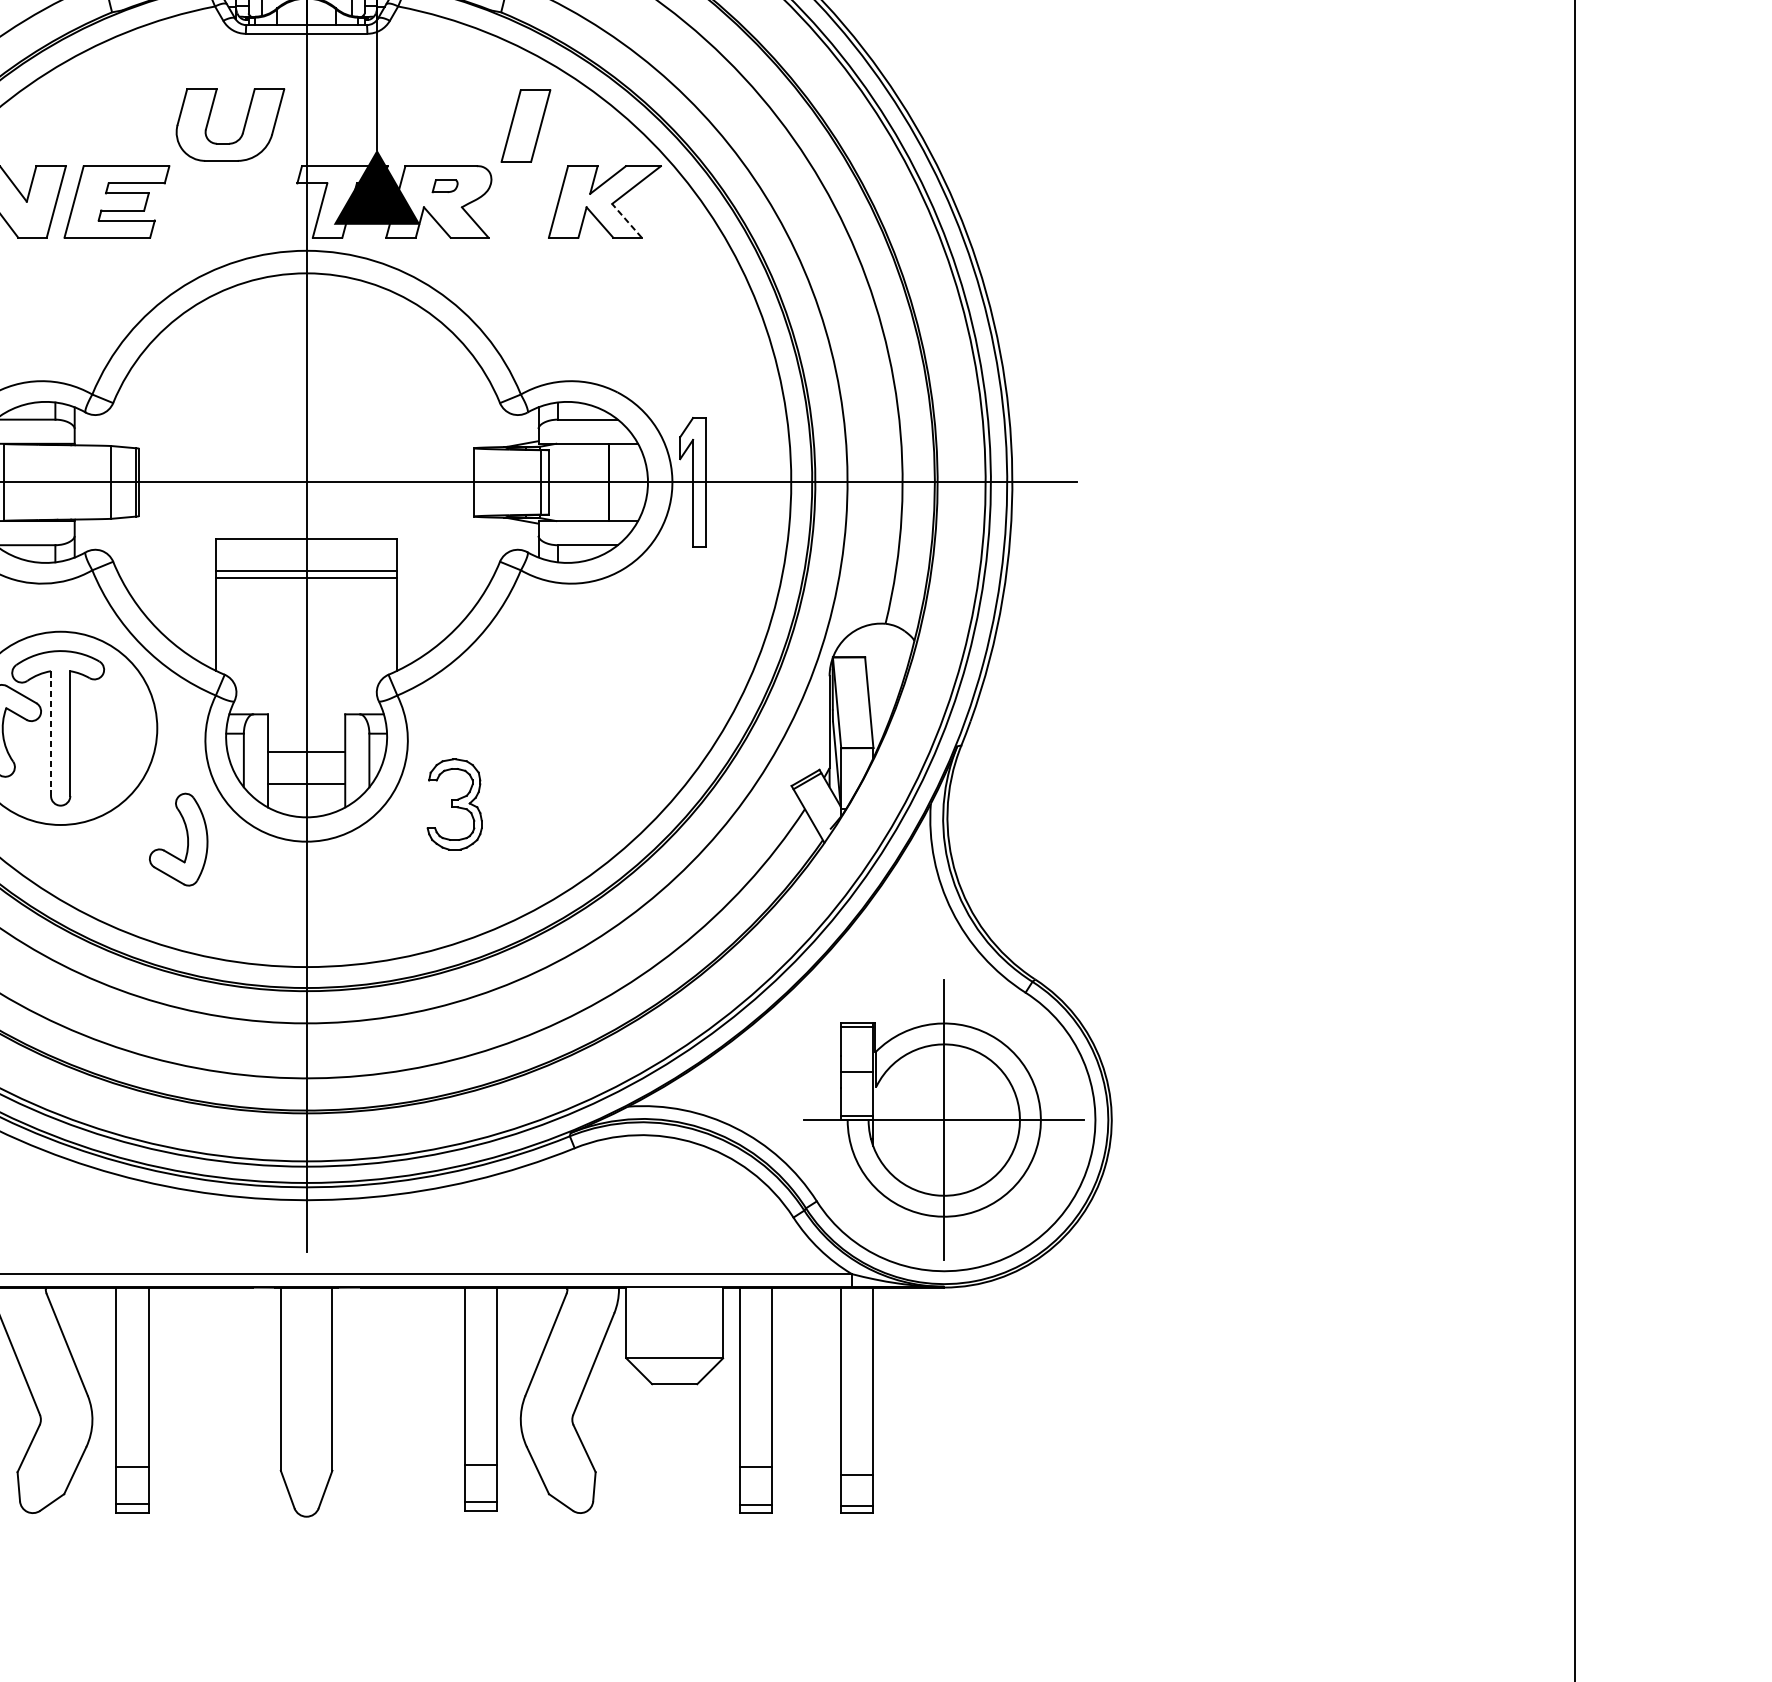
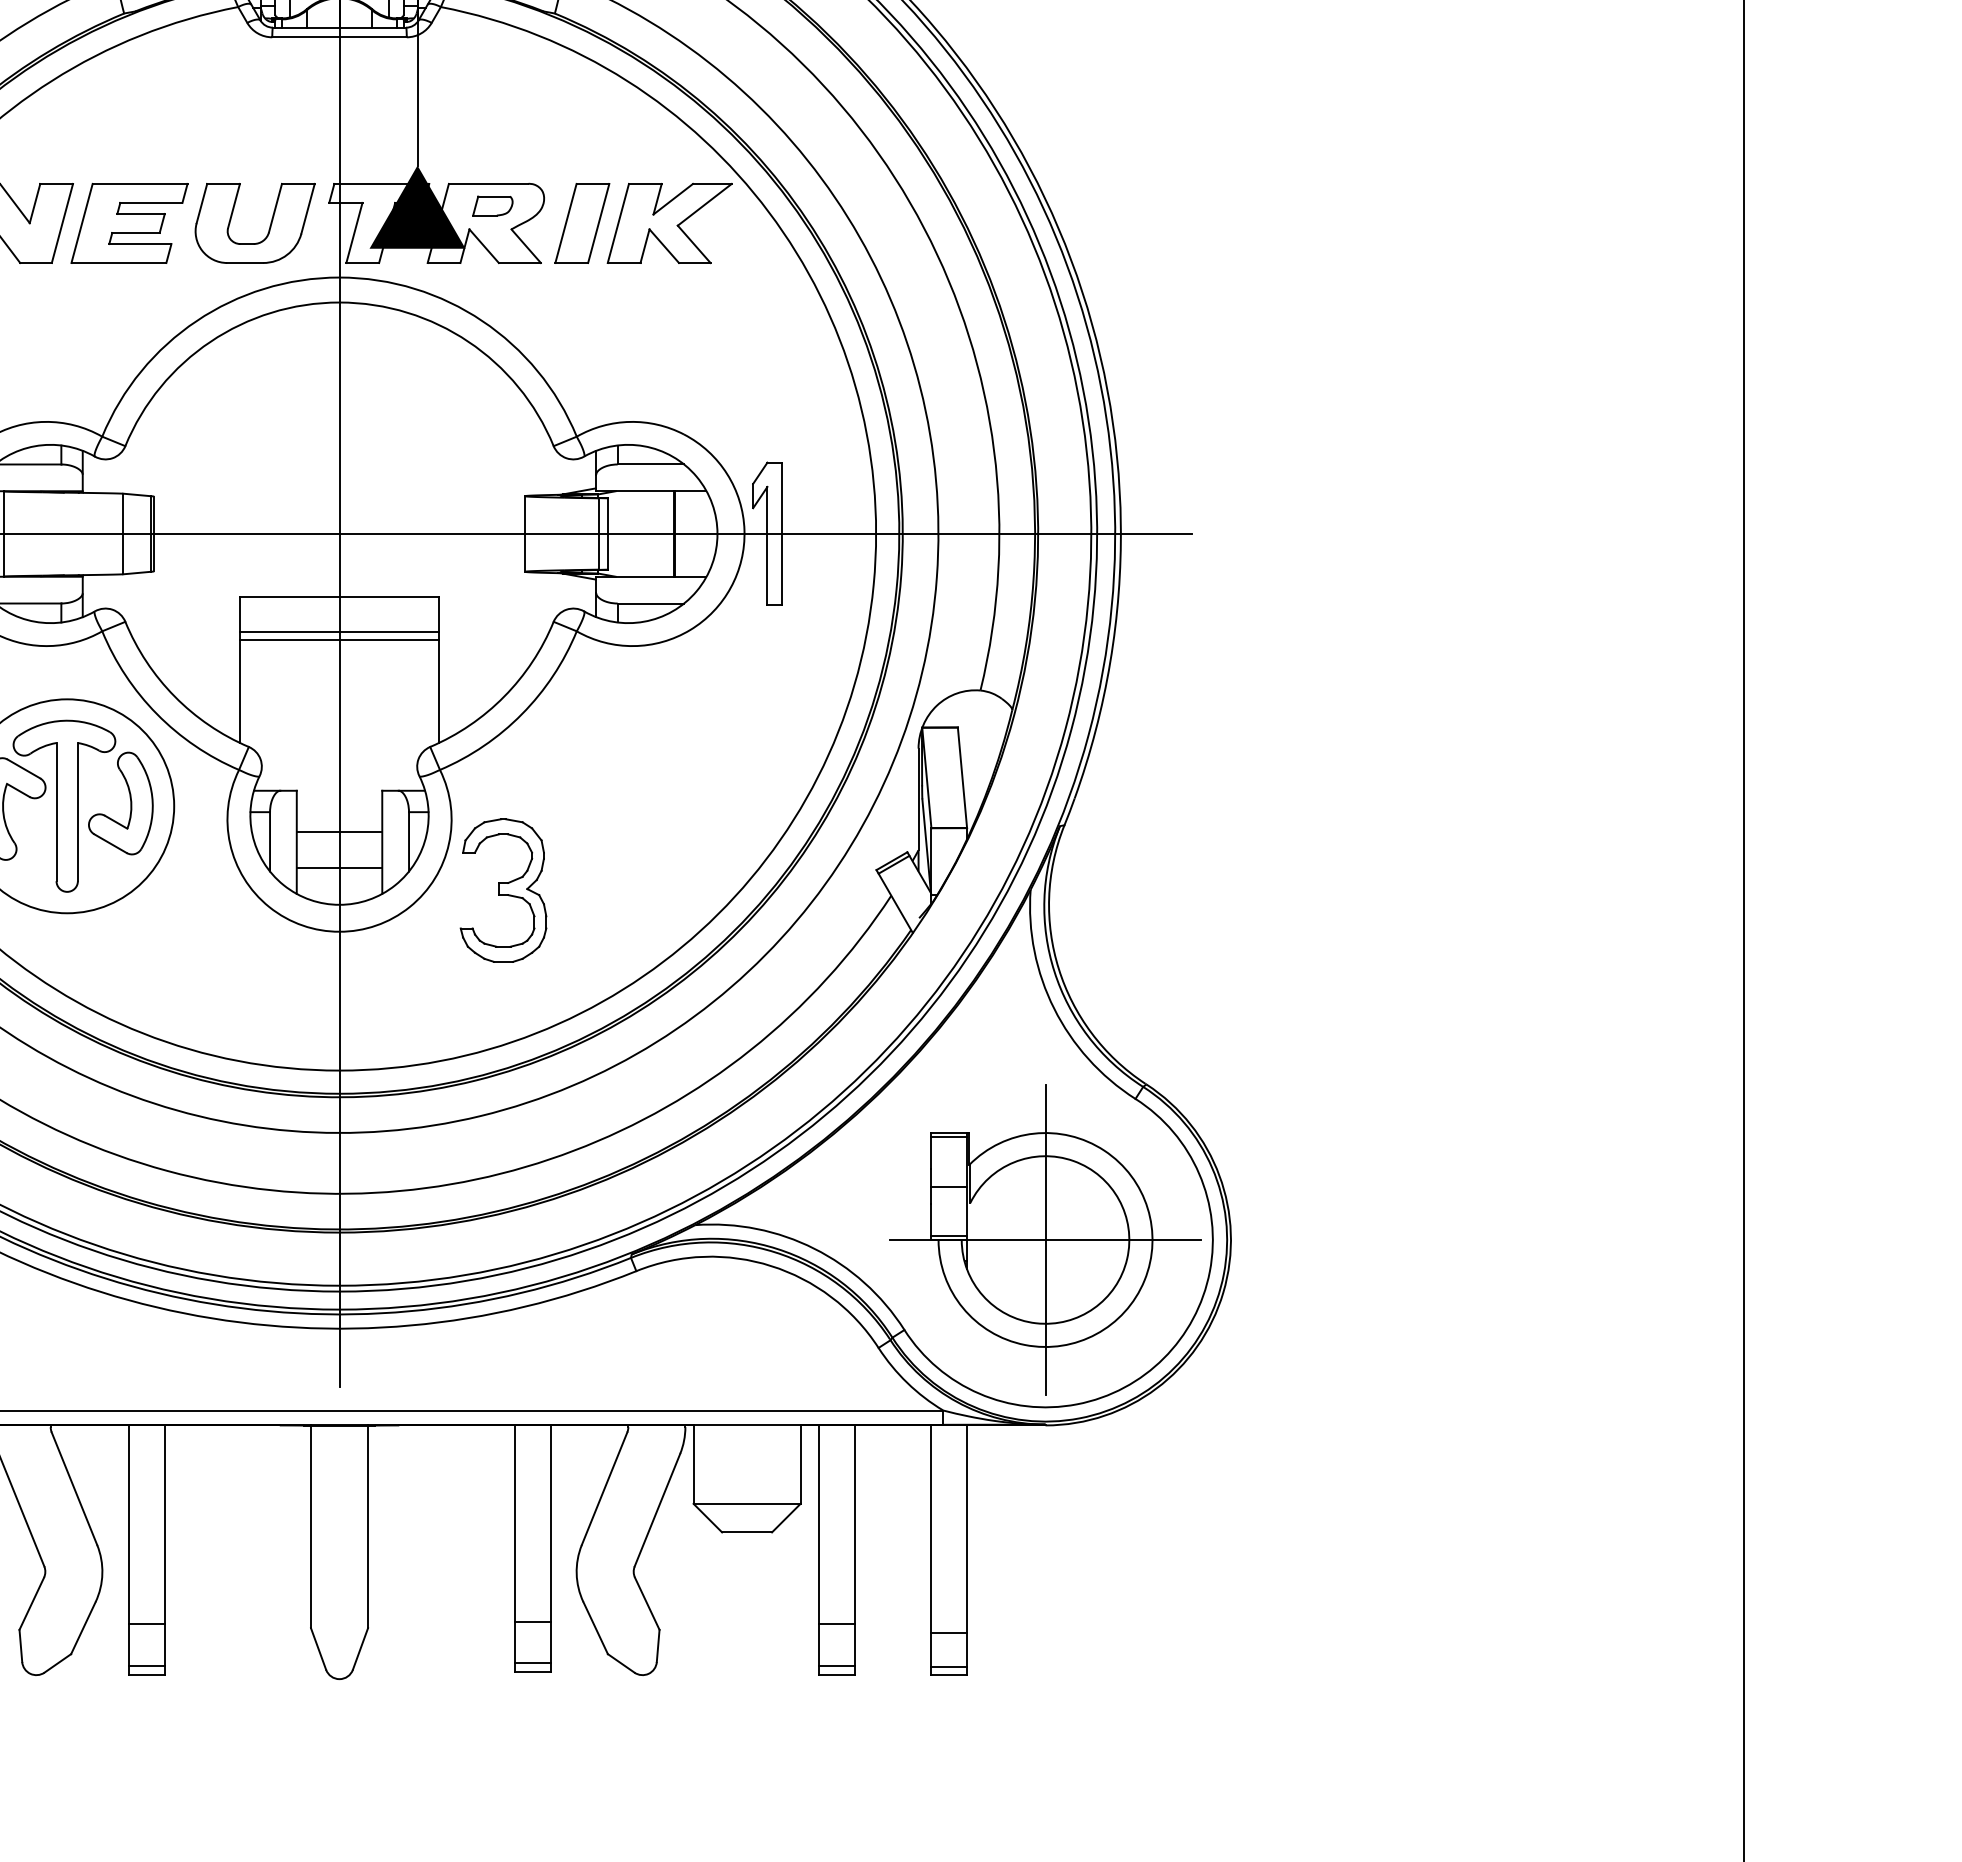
part: (526, 126) -> (582, 223), moved
part: (243, 127) -> (269, 225), moved
part: (444, 185) -> (492, 205), size x1.43
line: (627, 220) -> (694, 244), dashed -> solid
line: (50, 733) -> (56, 812), dashed -> solid
part: (454, 804) -> (503, 890), size x1.43
part: (187, 839) -> (130, 803), moved

